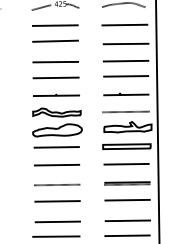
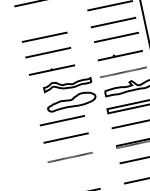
line: (55, 40) -> (40, 16), removed
part: (57, 122) -> (70, 93), moved
line: (57, 201) -> (73, 173), removed

